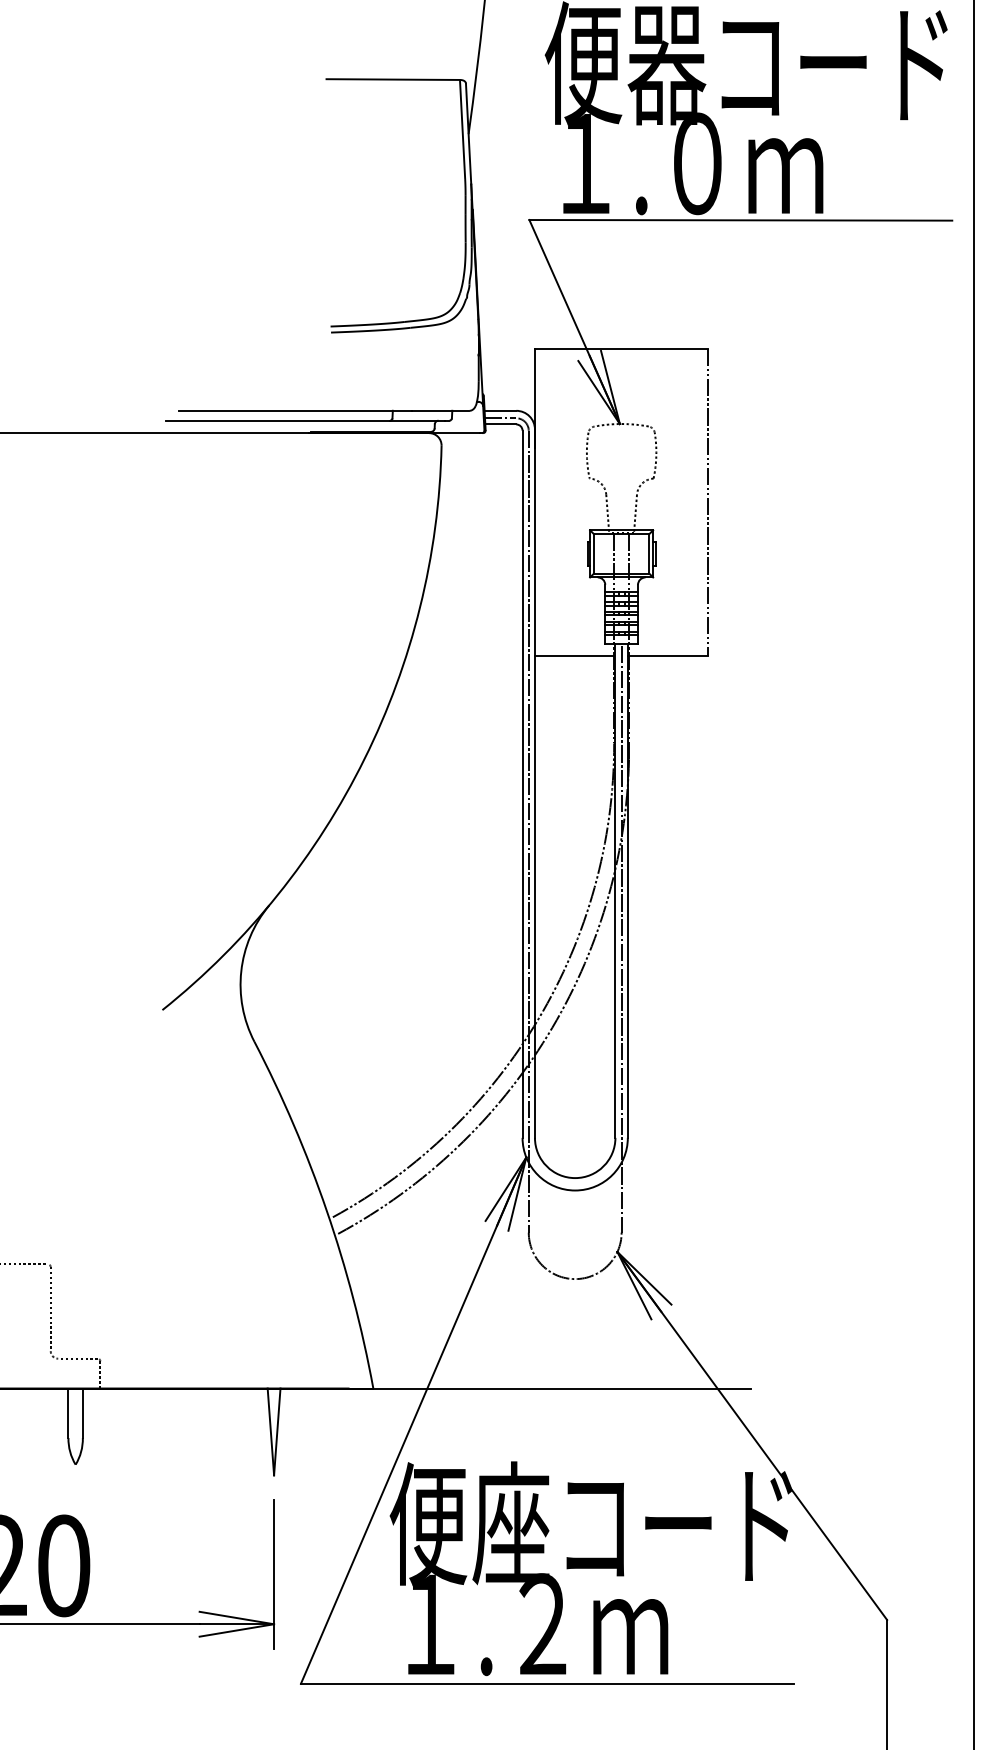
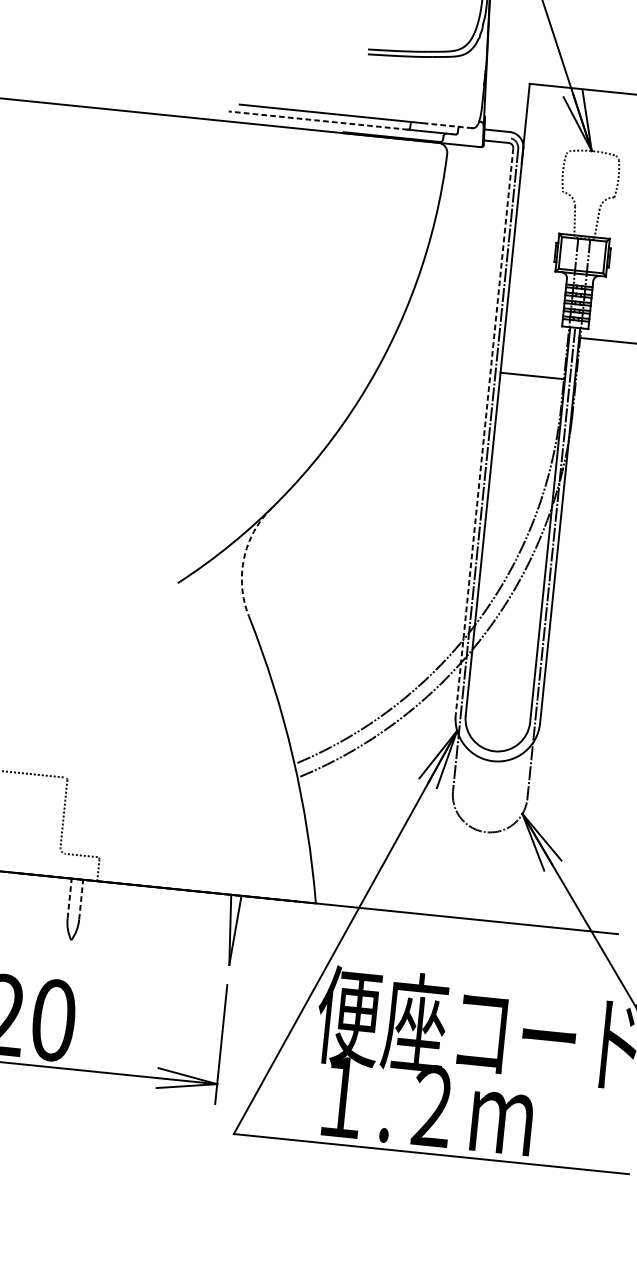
line: (440, 410) -> (449, 125), solid -> dashed
line: (500, 418) -> (496, 136), removed
line: (278, 420) -> (318, 120), solid -> dashed
line: (574, 656) -> (532, 375), moved
line: (522, 784) -> (484, 431), solid -> dashed
arc: (241, 971) -> (244, 558), solid -> dashed
line: (68, 1413) -> (69, 898), solid -> dashed
line: (82, 1413) -> (80, 899), solid -> dashed

